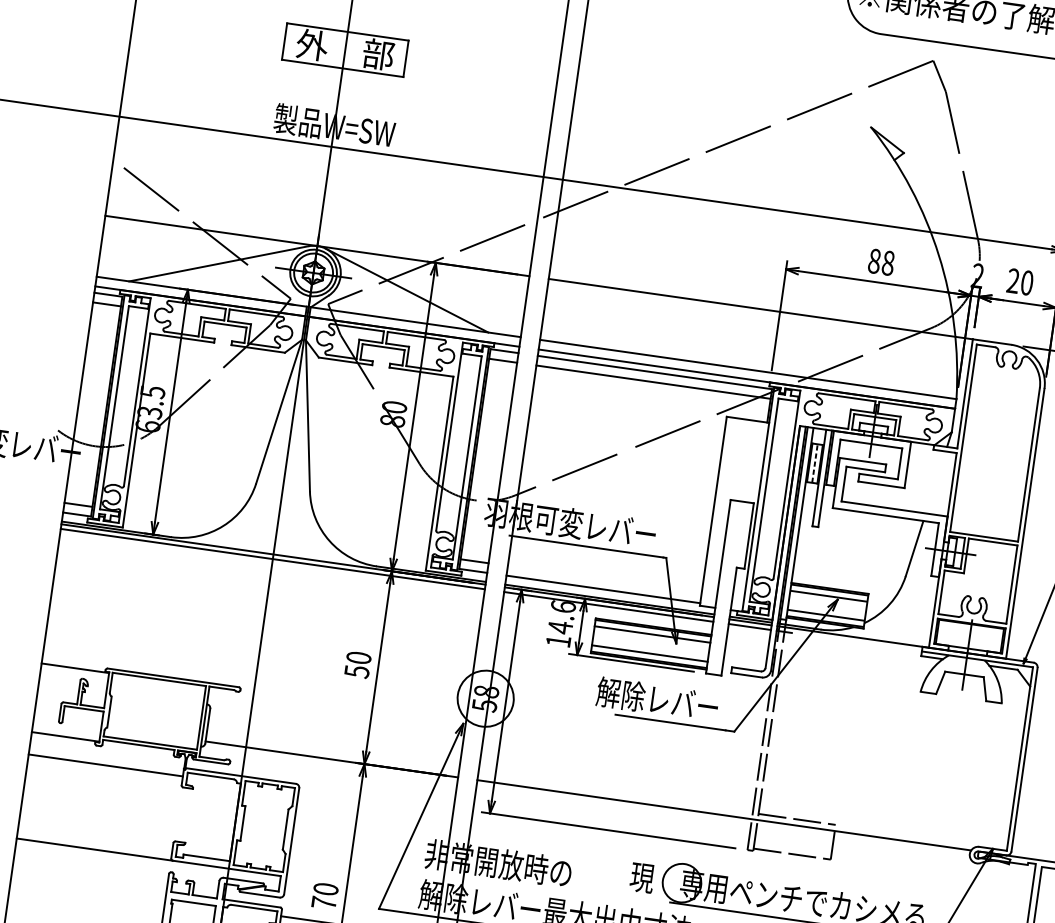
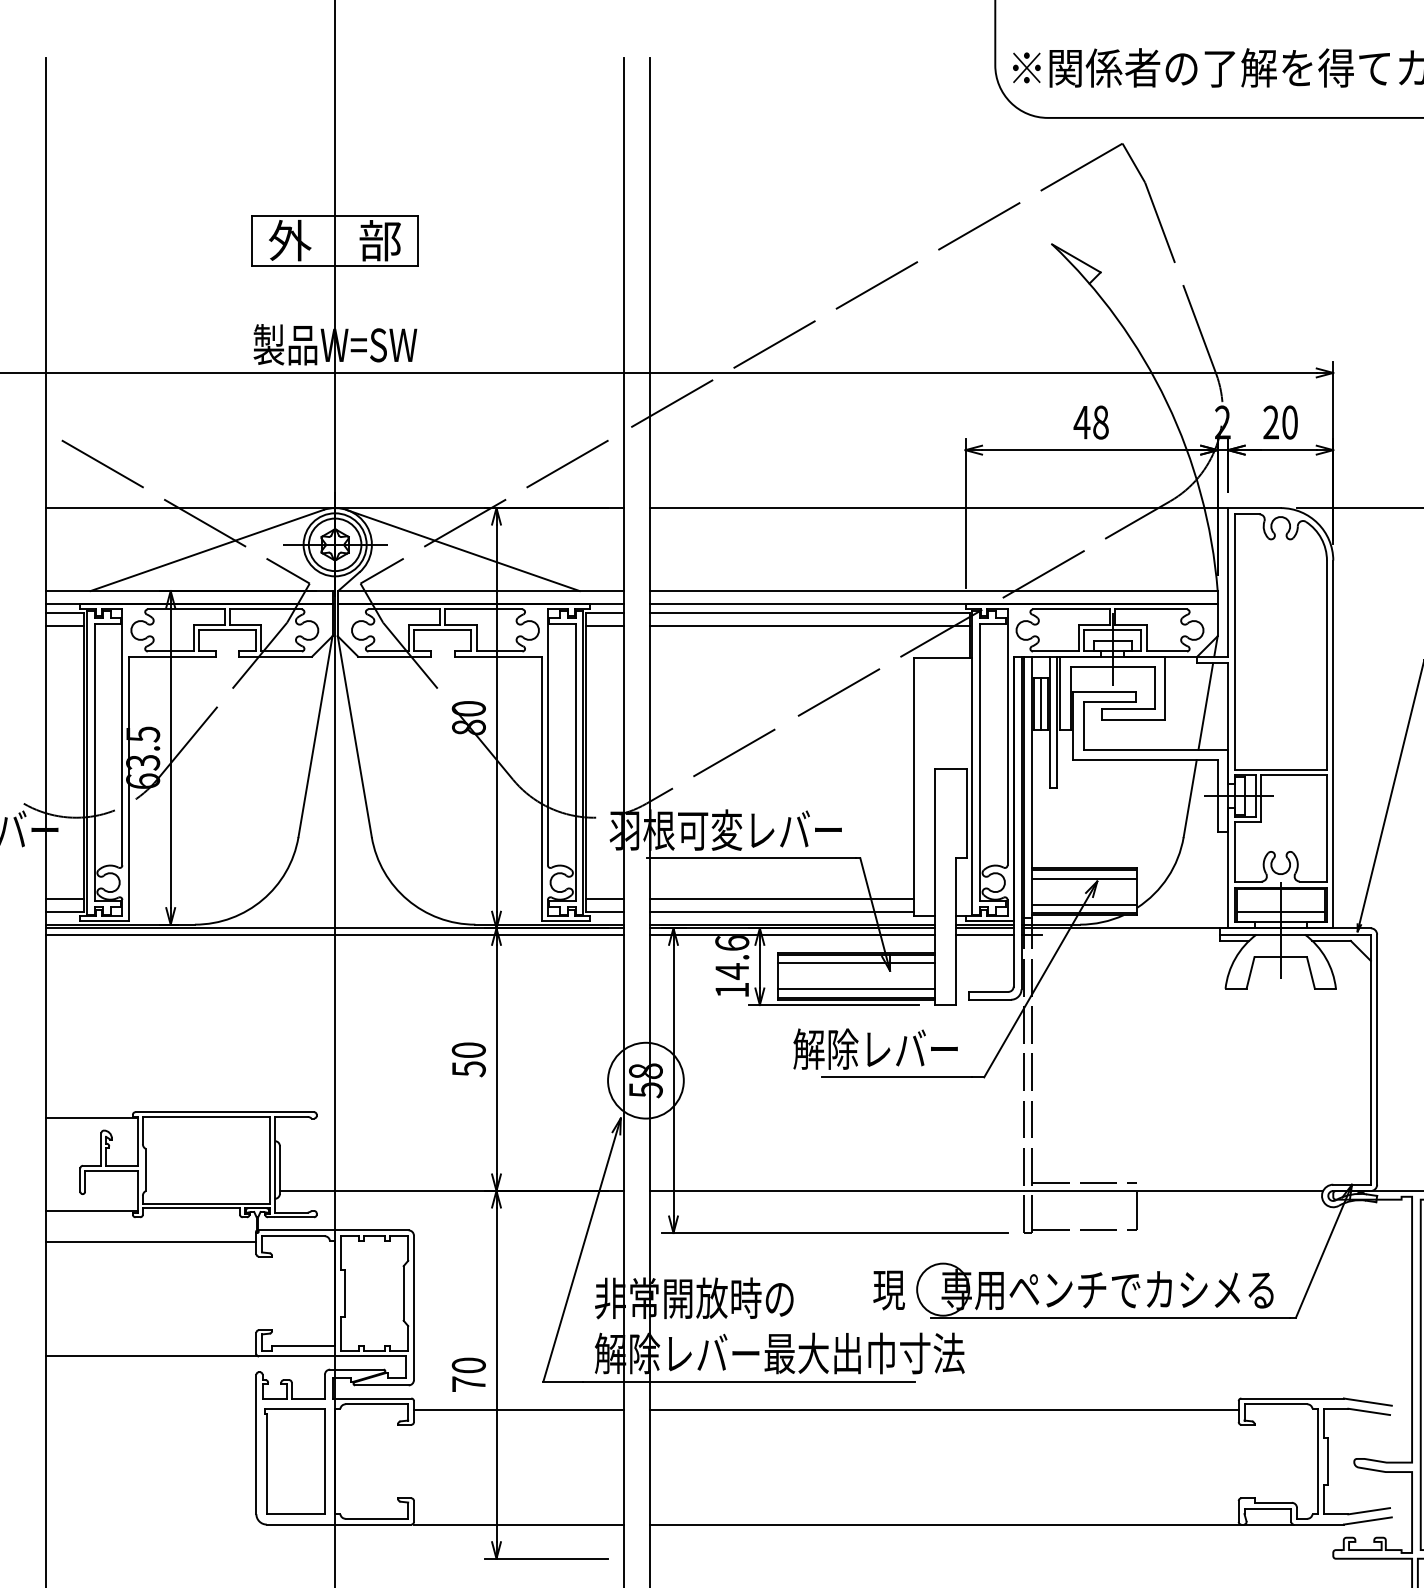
text: (874, 261) -> (1081, 422), 88 -> 48
line: (814, 463) -> (1040, 703), dashed -> solid
line: (935, 482) -> (1205, 706), added
line: (604, 580) -> (782, 899), added
line: (969, 640) -> (1280, 911), added

